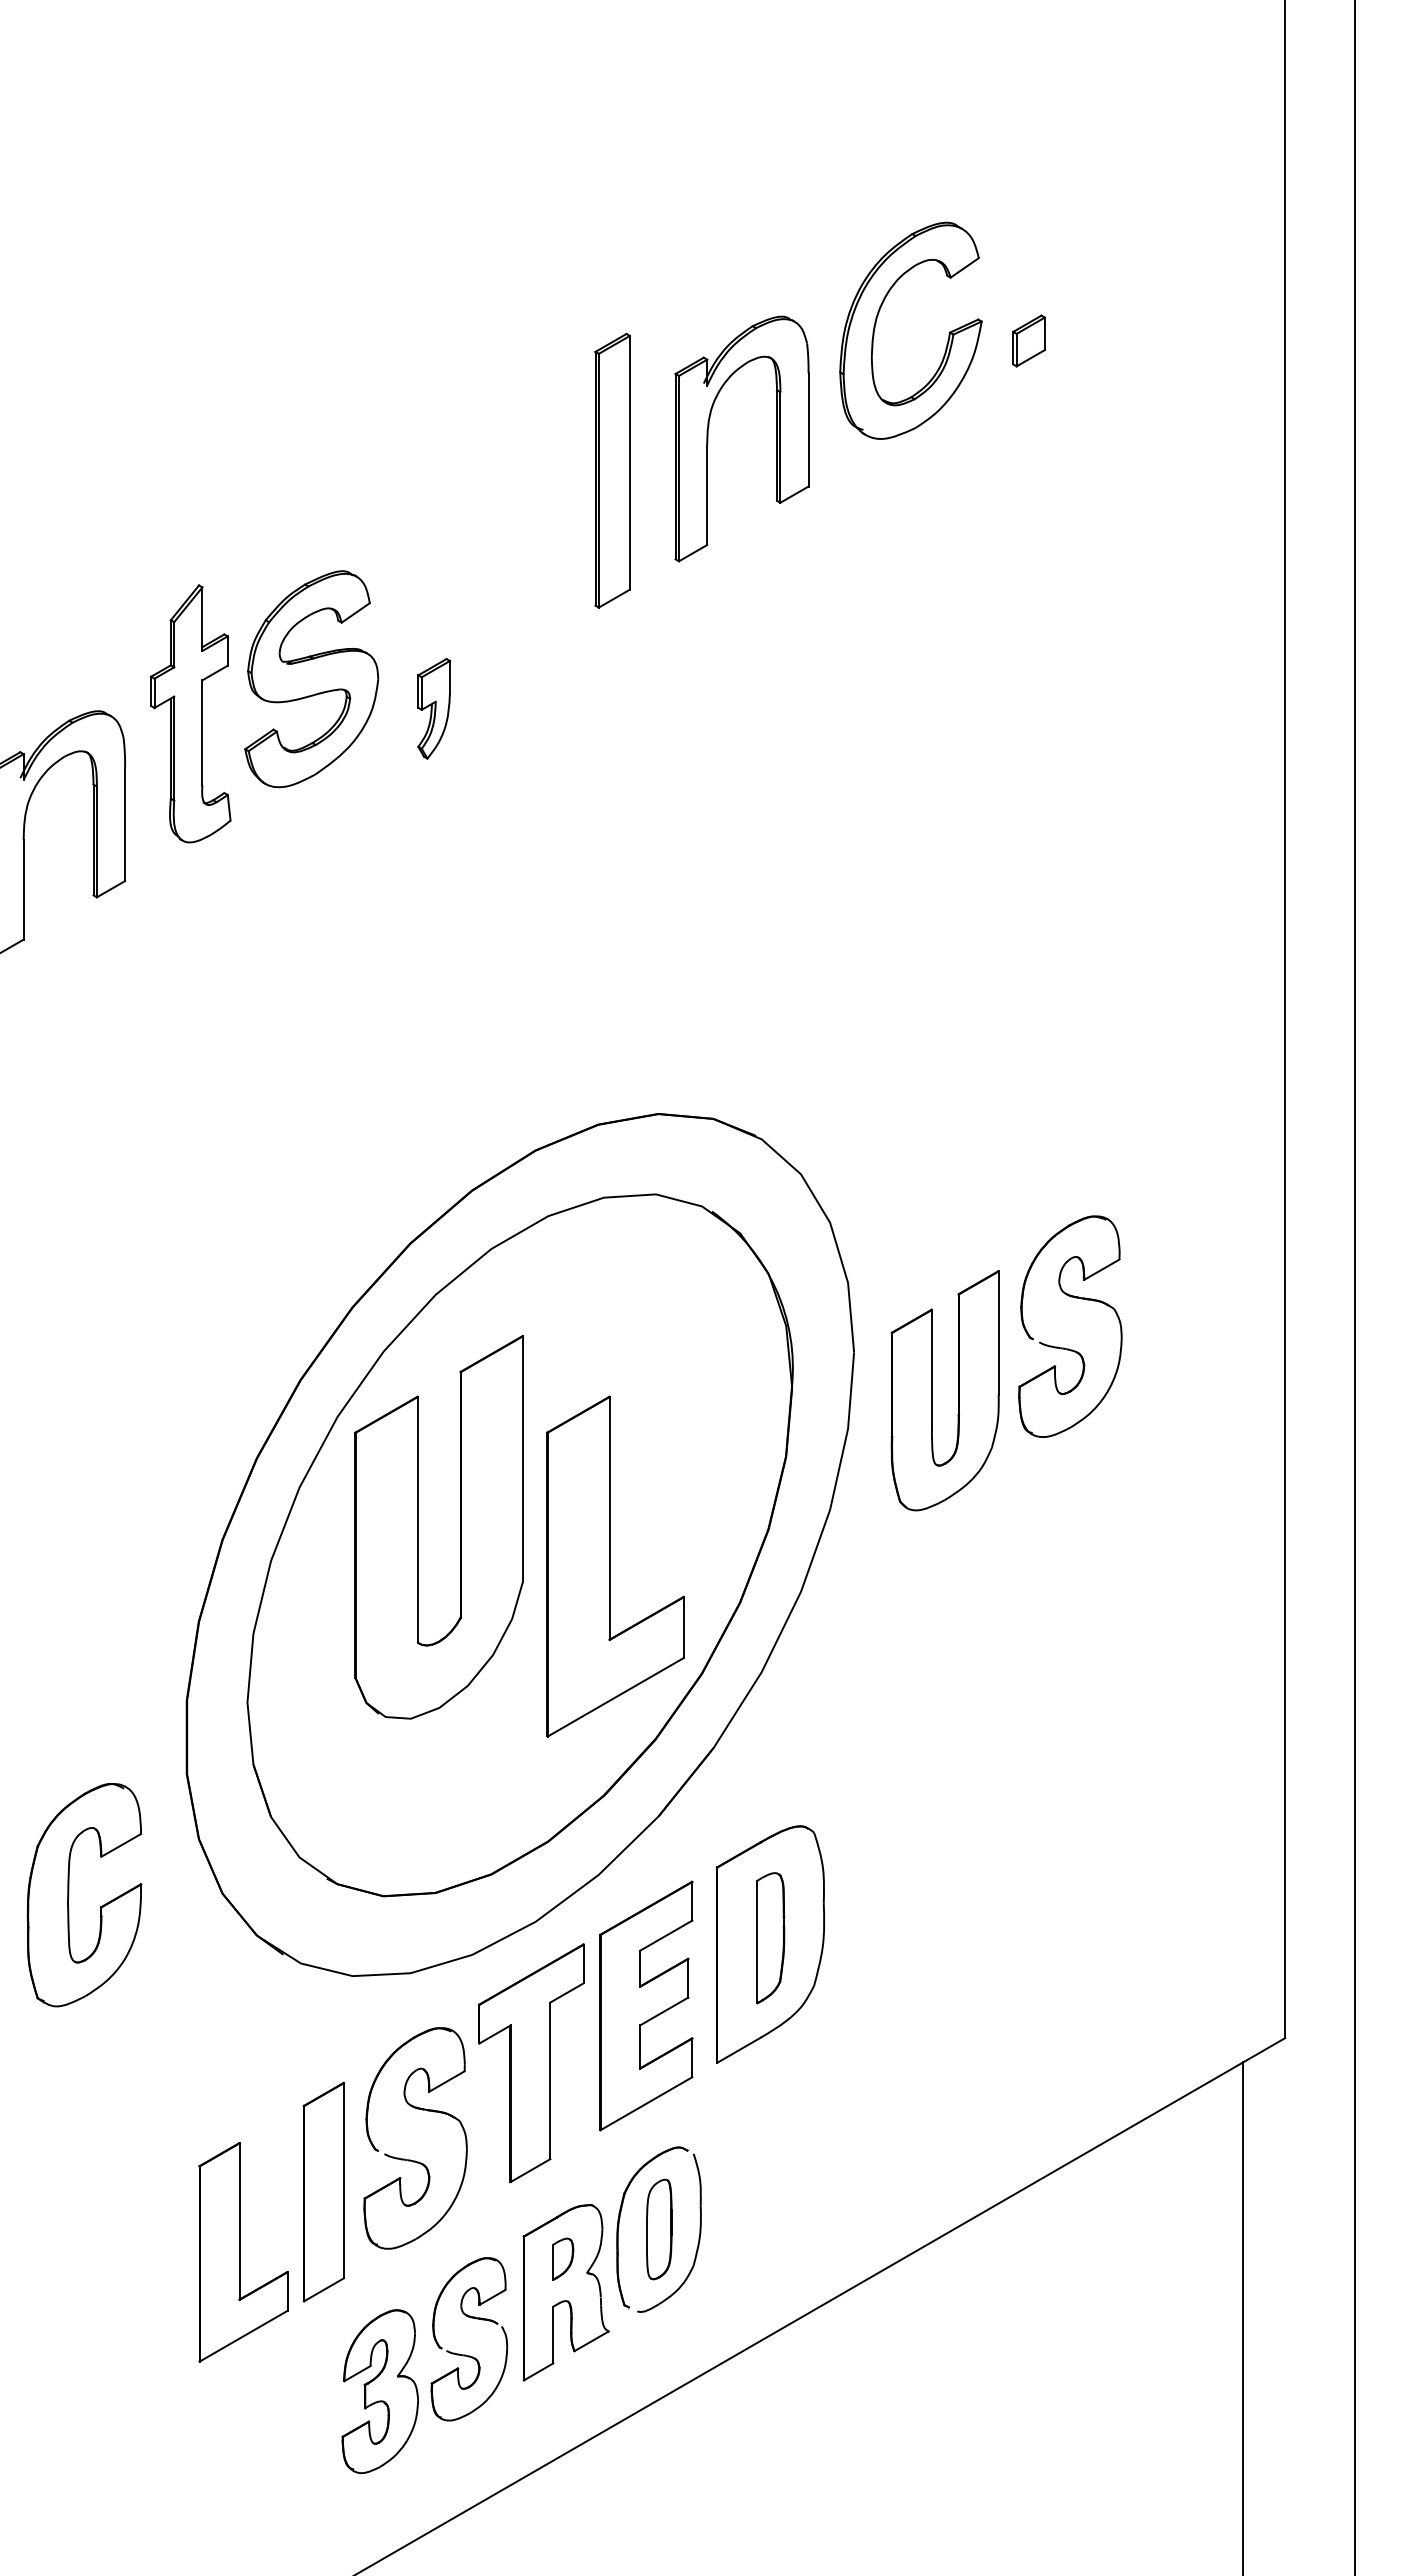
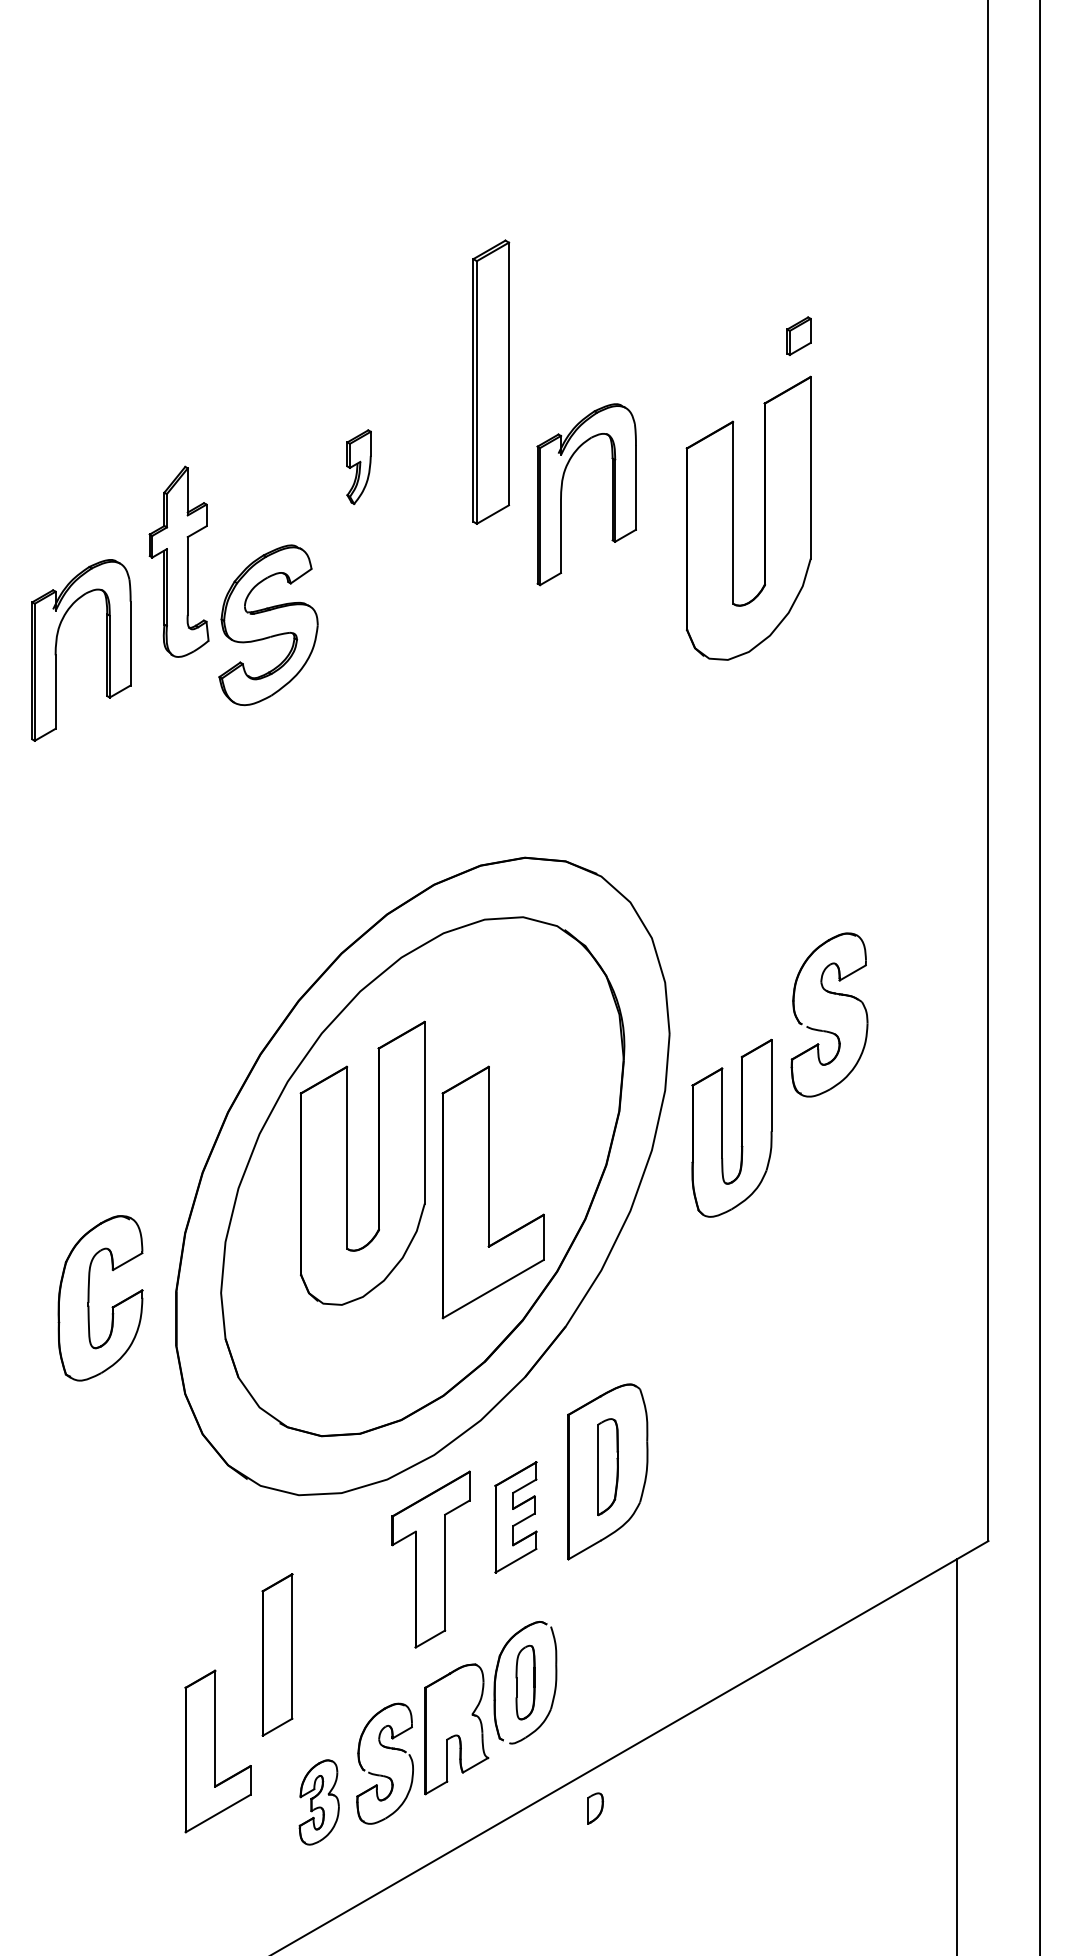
part: (876, 323) -> (686, 273), removed
part: (1028, 340) -> (798, 335), moved
part: (709, 436) -> (562, 492), moved
part: (611, 469) -> (490, 381), size x1.4
part: (940, 653) -> (733, 517), added
part: (311, 679) -> (268, 625), moved
part: (433, 707) -> (358, 466), moved
part: (932, 1389) -> (722, 1127), moved
part: (69, 1895) -> (89, 1298), moved
part: (645, 2006) -> (515, 1517), size x0.6
part: (410, 2159) -> (341, 1630), removed
part: (242, 2252) -> (217, 1751), moved
part: (563, 2259) -> (595, 1808), moved
part: (380, 2391) -> (319, 1802), size x0.7

